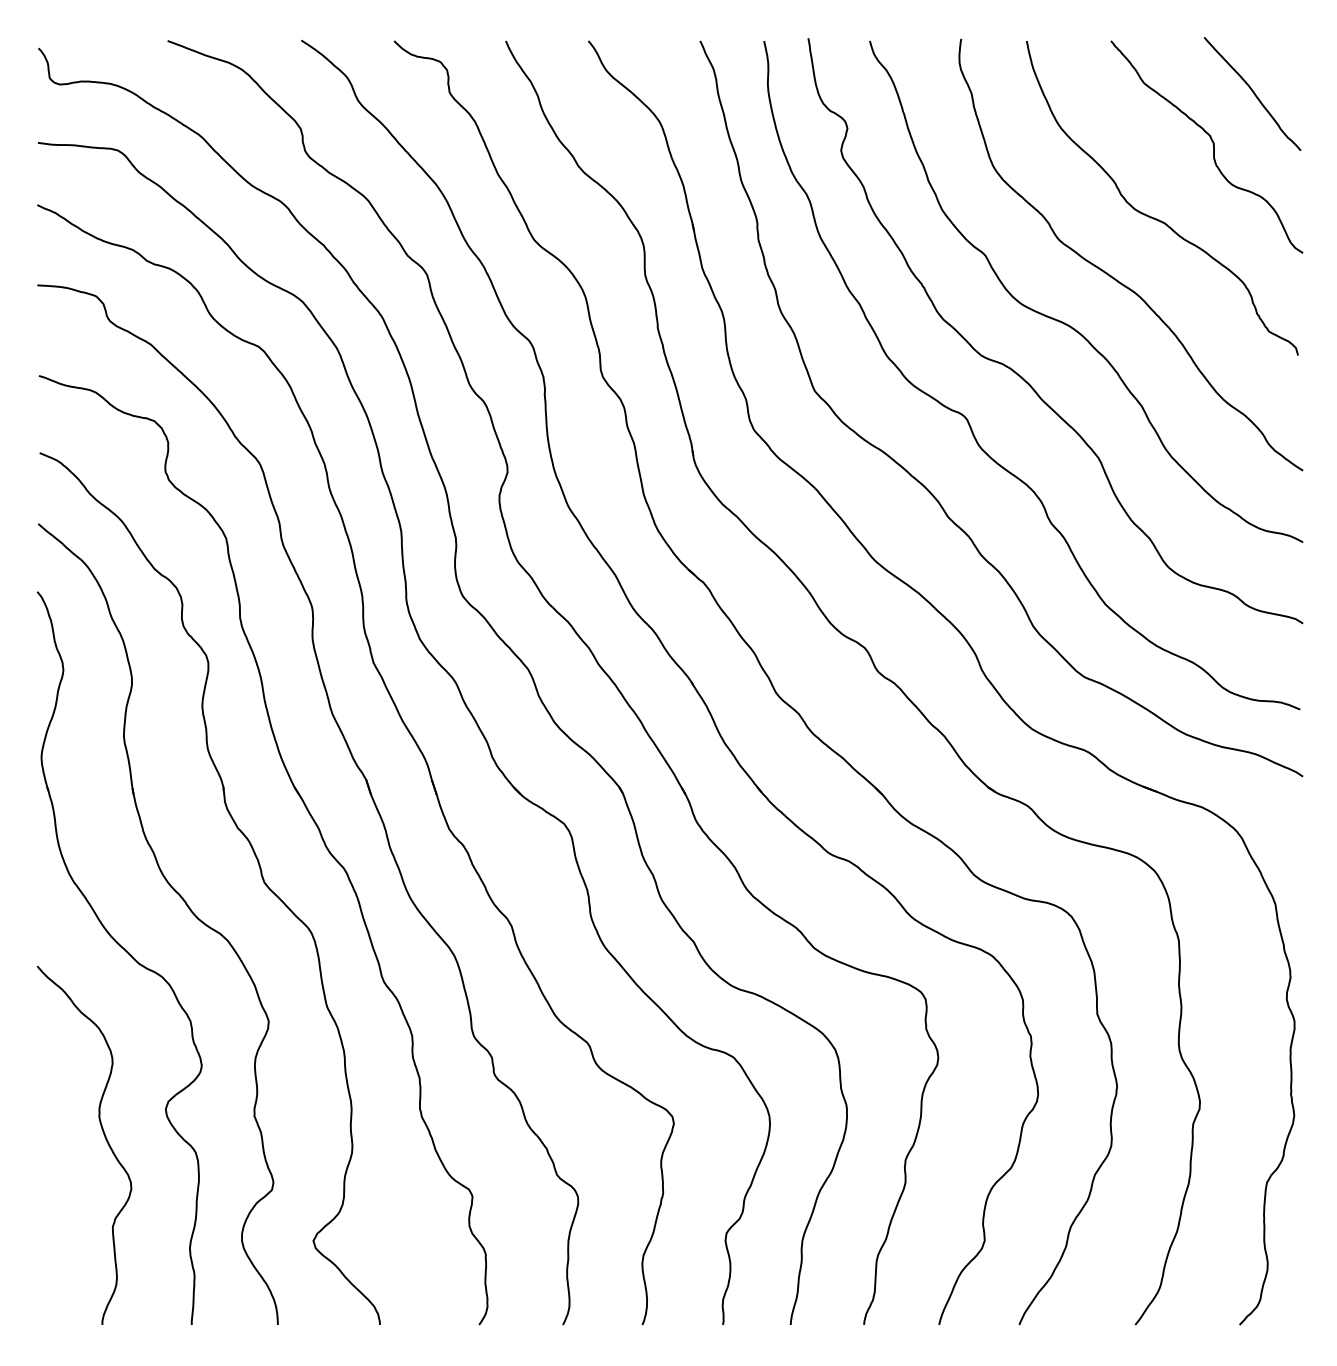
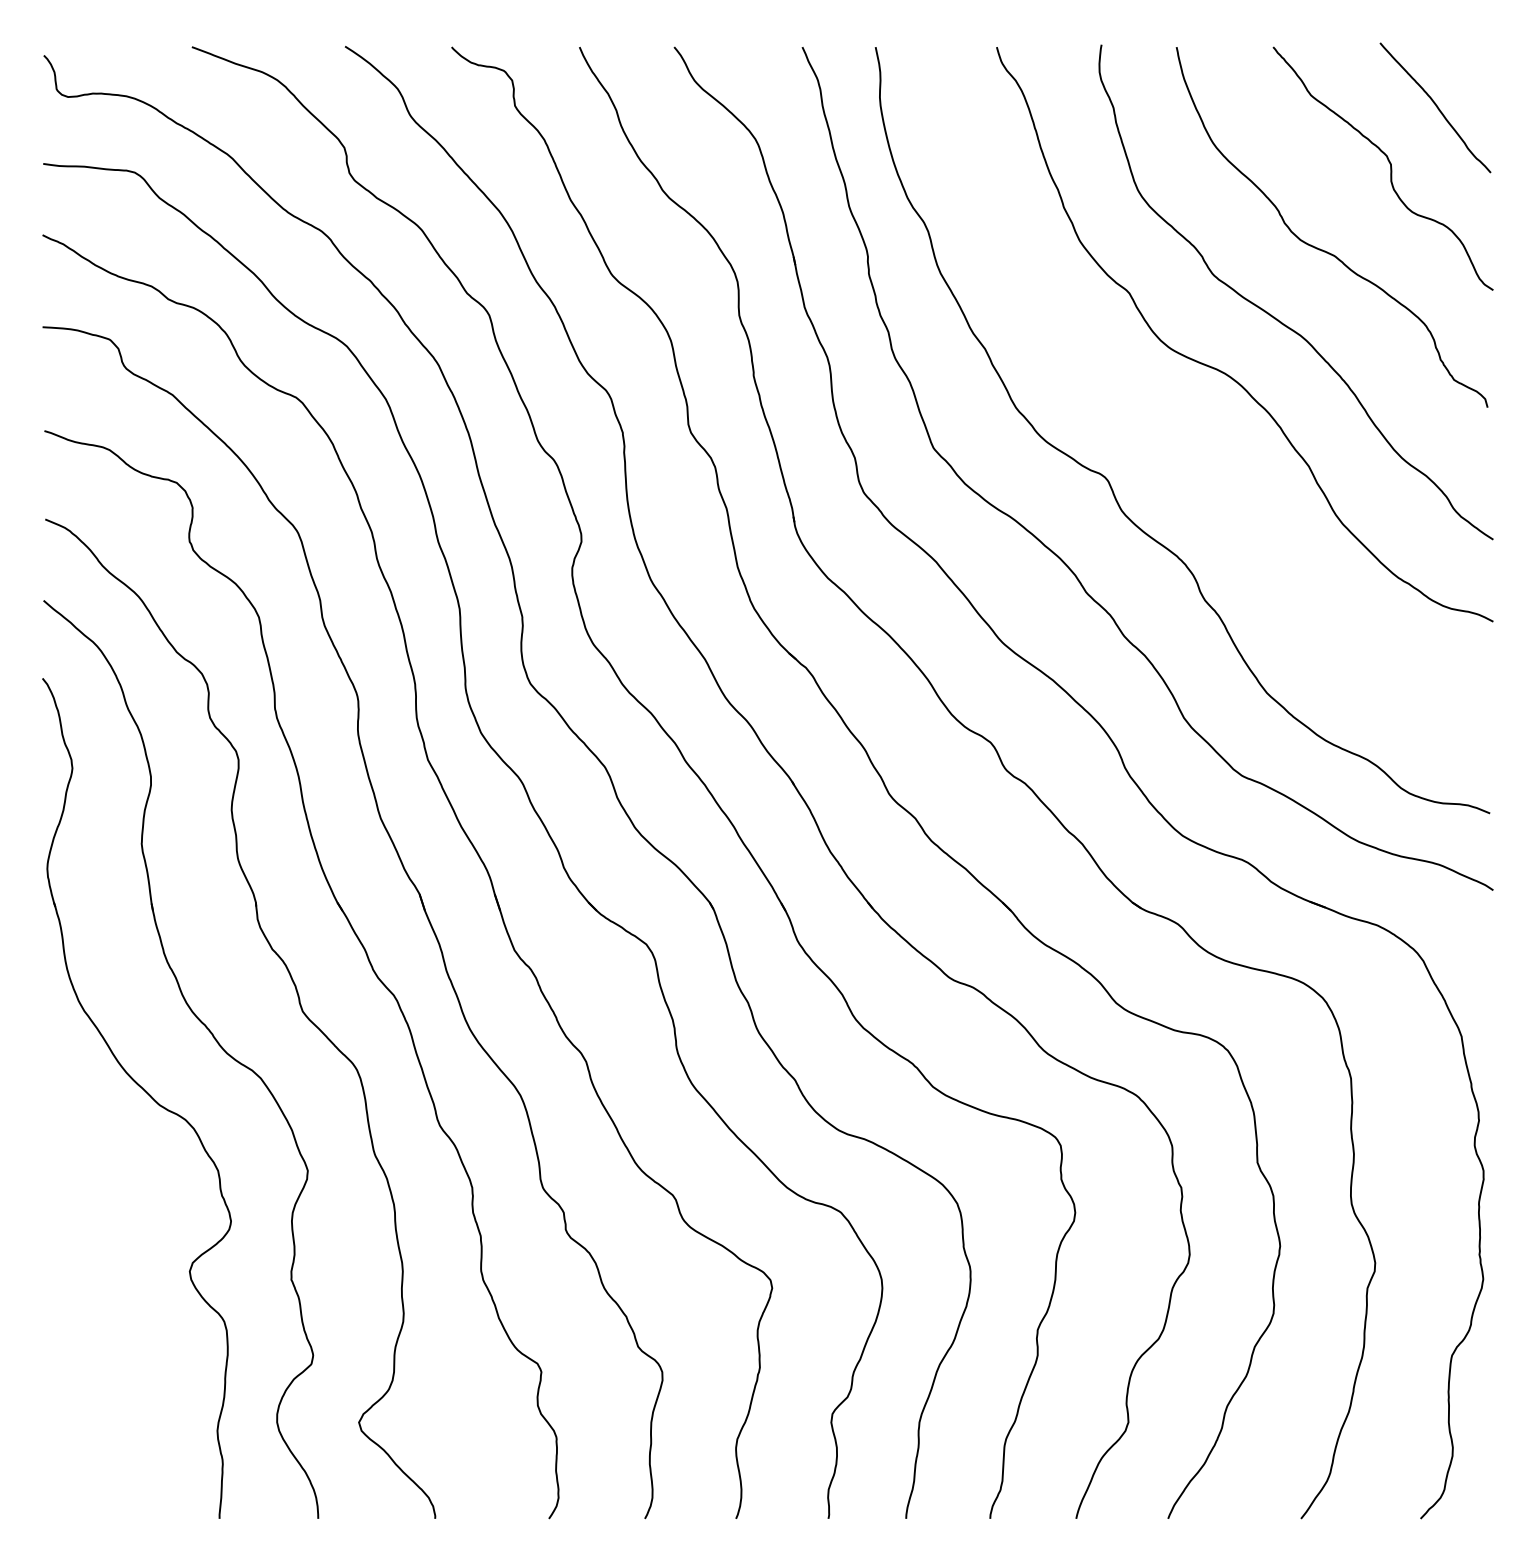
curve: (1018, 373) -> (1167, 428), removed
curve: (104, 1137) -> (119, 1303), removed

